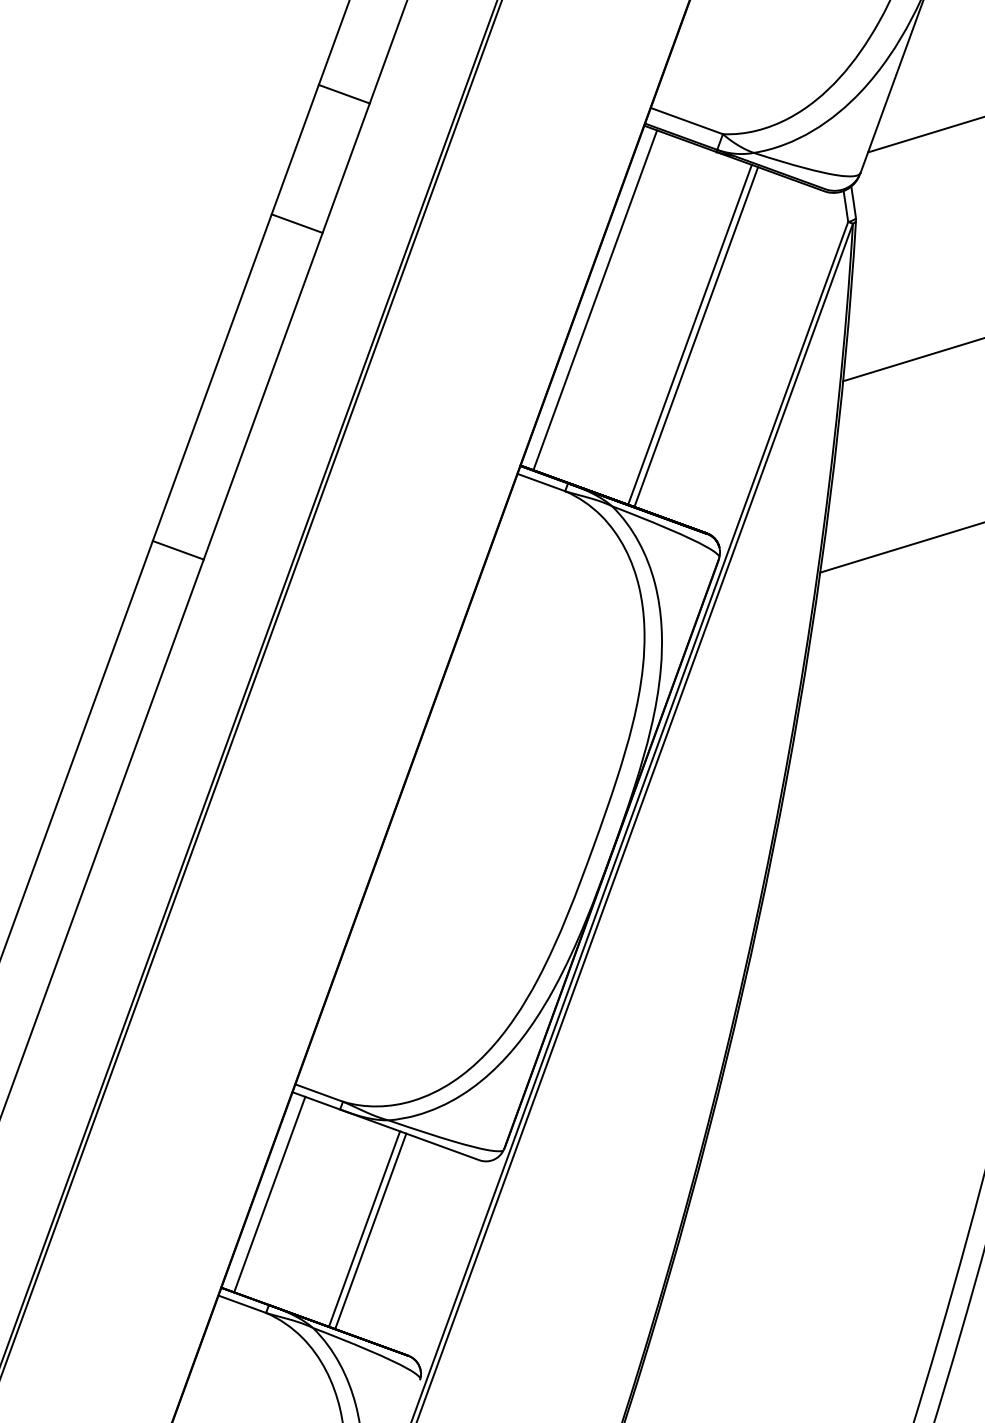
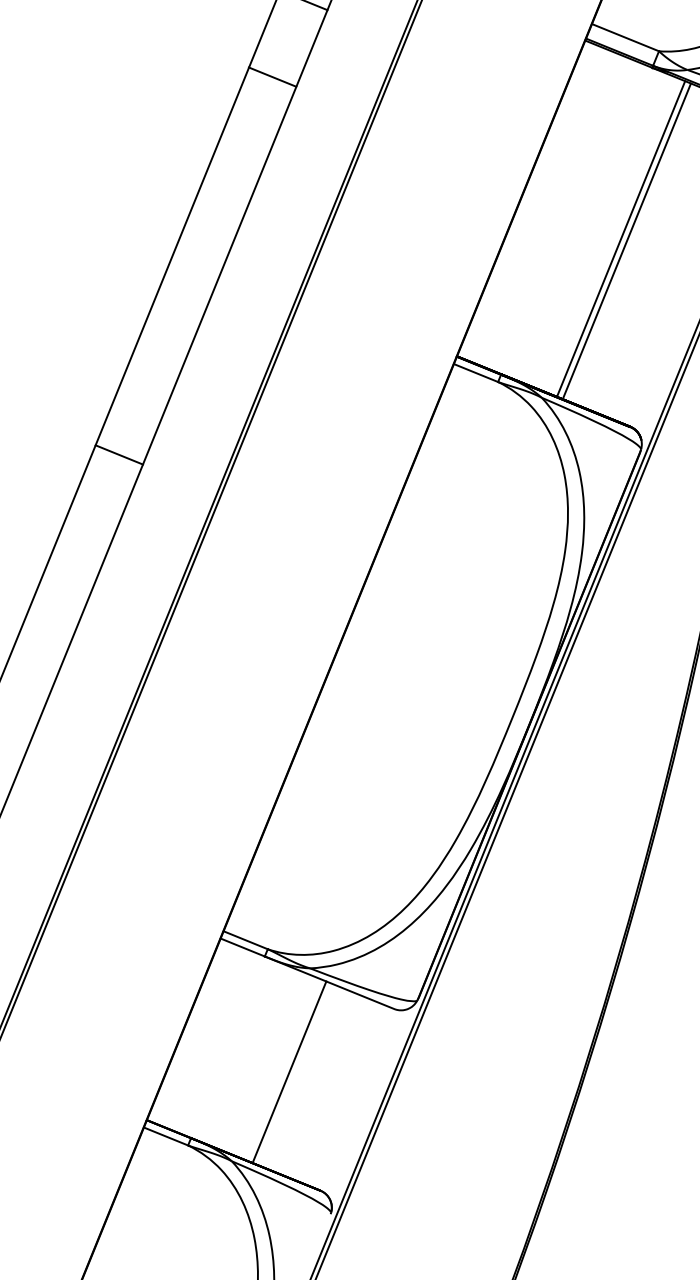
line: (296, 223) -> (271, 76), moved
line: (595, 300) -> (533, 203), removed
line: (177, 550) -> (118, 455), moved
line: (269, 1194) -> (195, 1034), removed
line: (364, 1228) -> (283, 1069), removed

